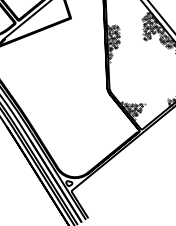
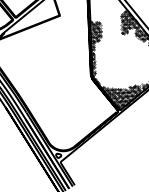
hatch: (112, 80) -> (95, 68), added
hatch: (149, 114) -> (126, 97), added

